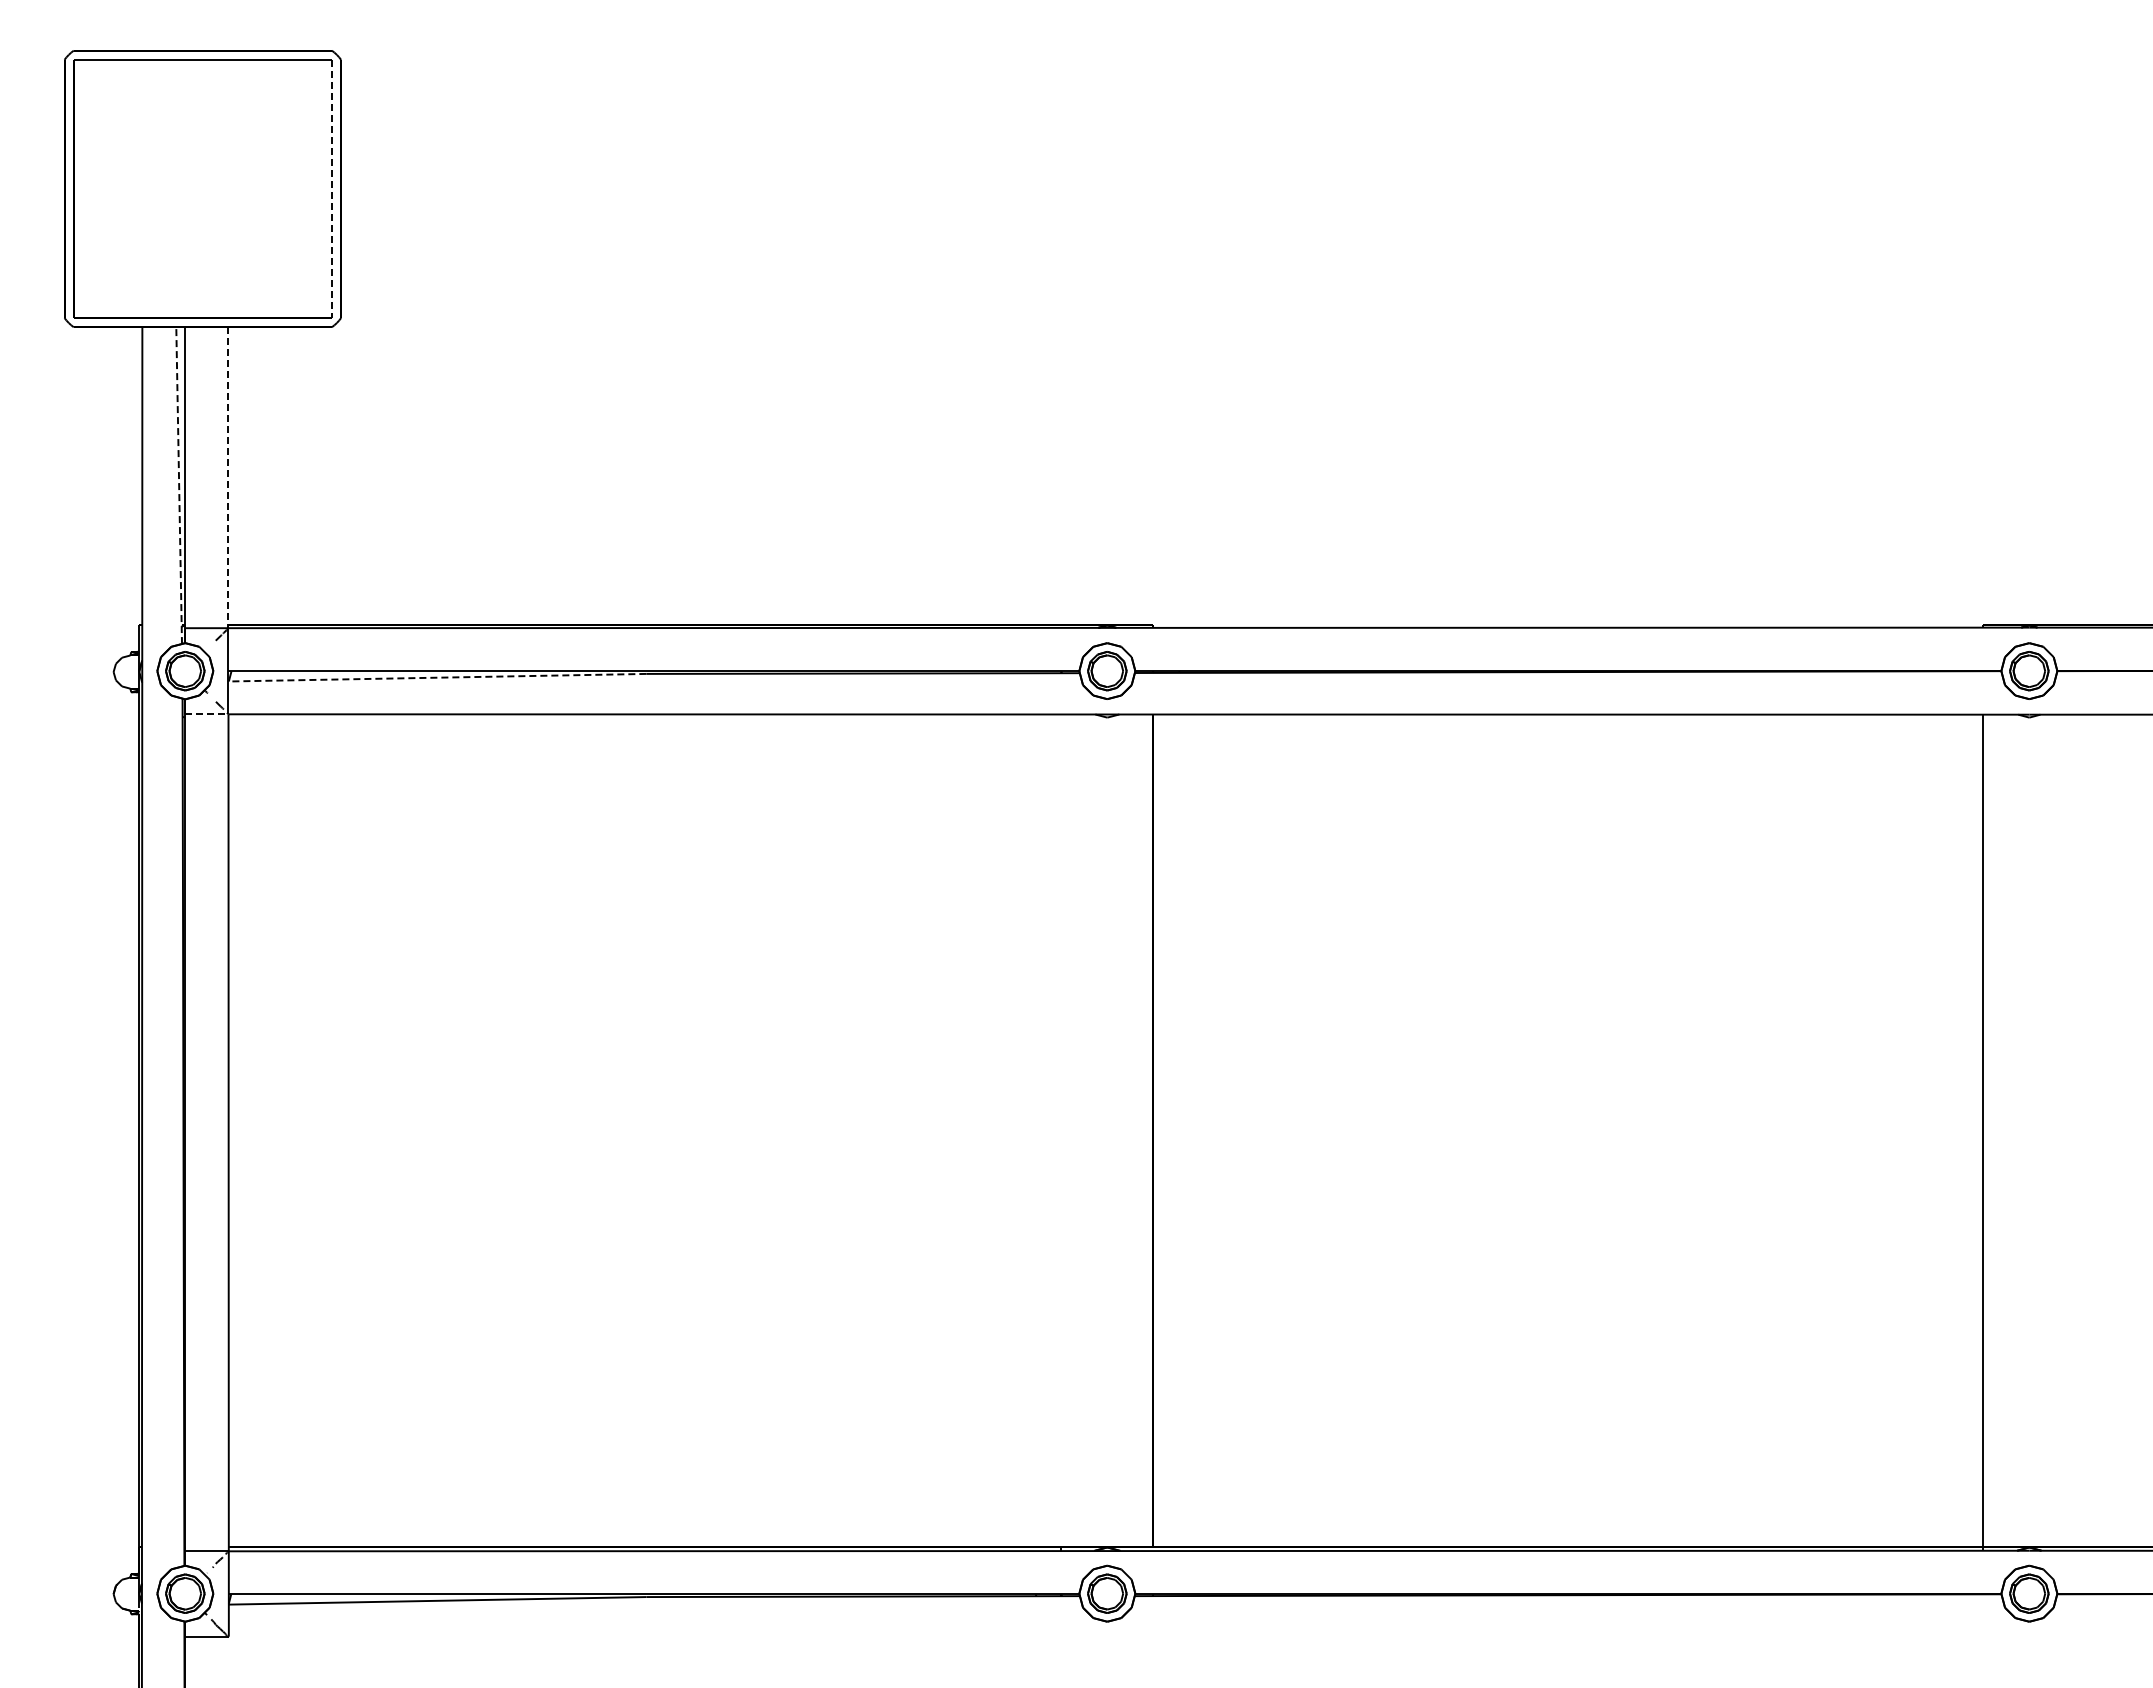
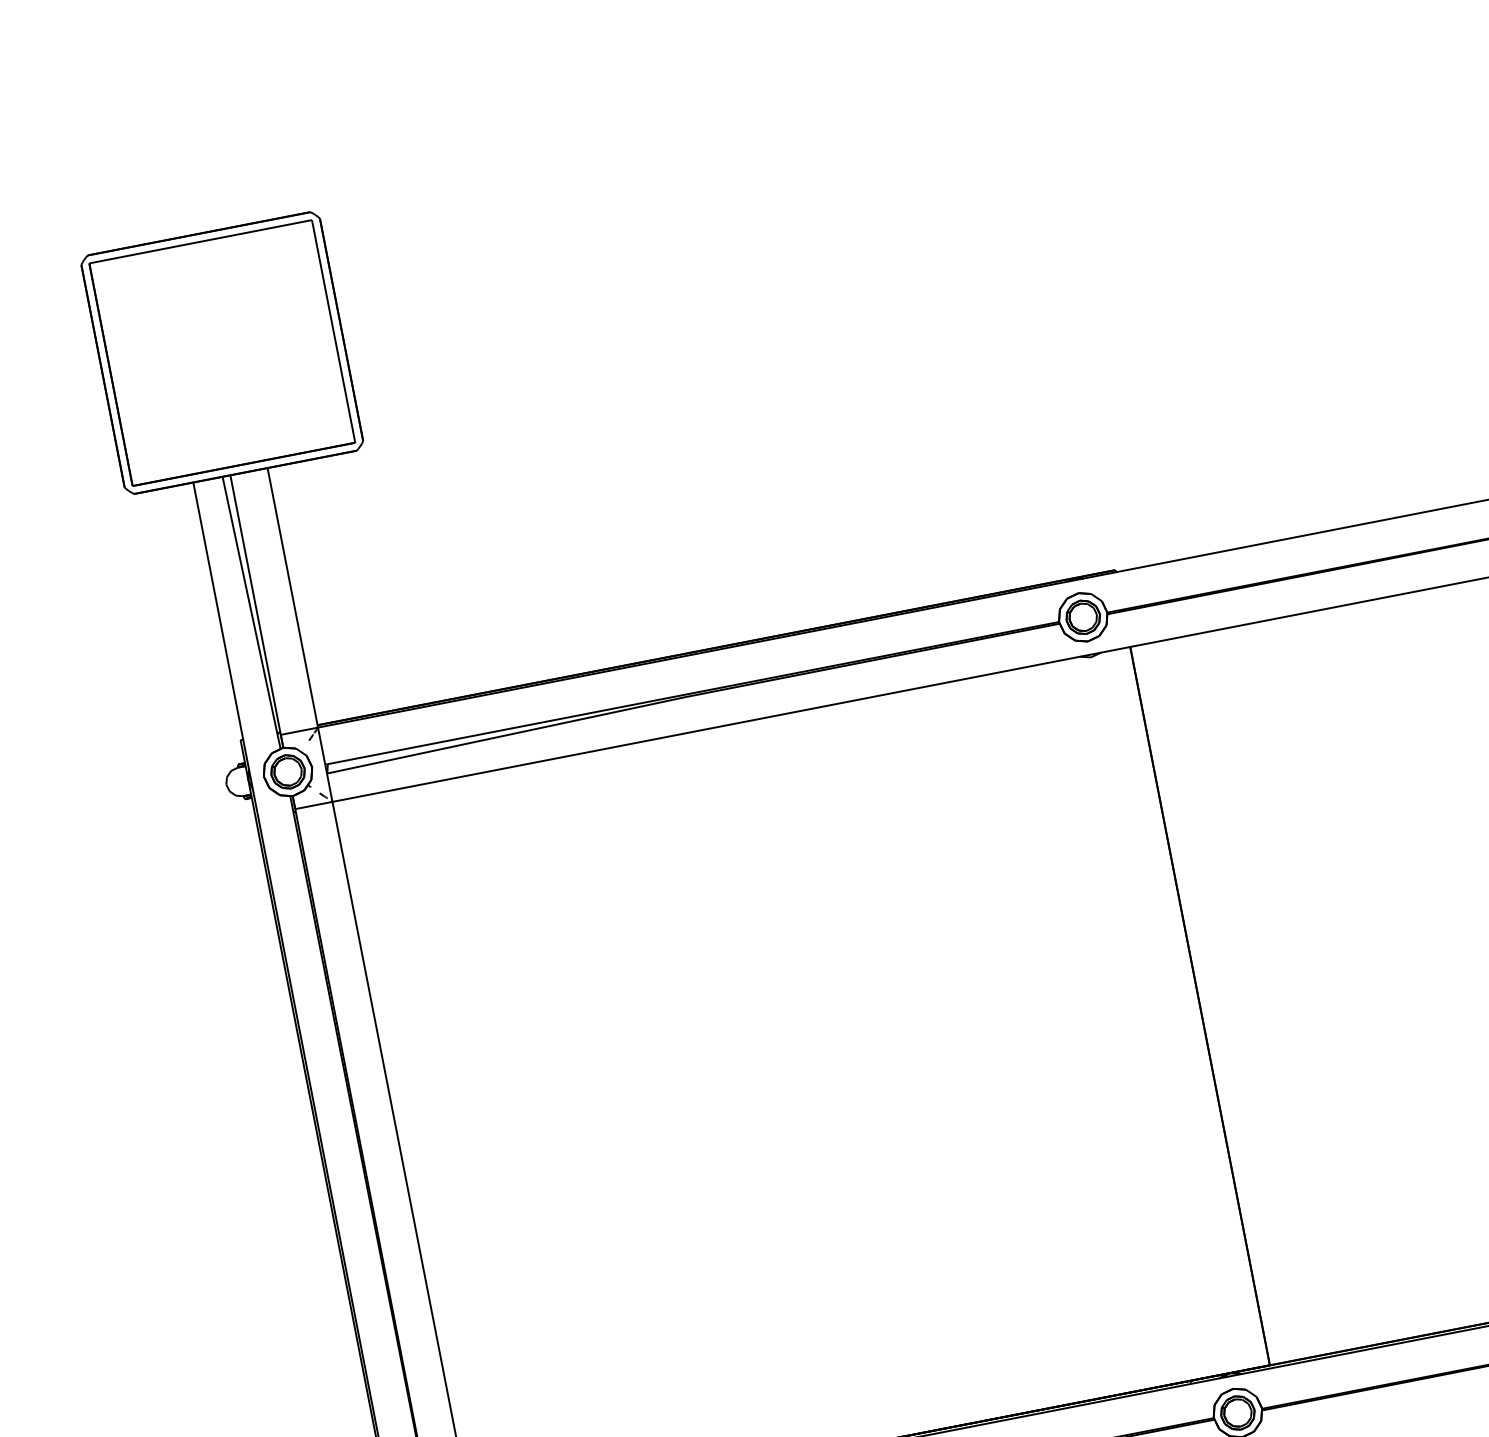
line: (331, 189) -> (333, 331), dashed -> solid
line: (228, 478) -> (292, 598), dashed -> solid
line: (179, 485) -> (251, 612), dashed -> solid
line: (437, 677) -> (506, 735), dashed -> solid
line: (206, 714) -> (313, 805), dashed -> solid

